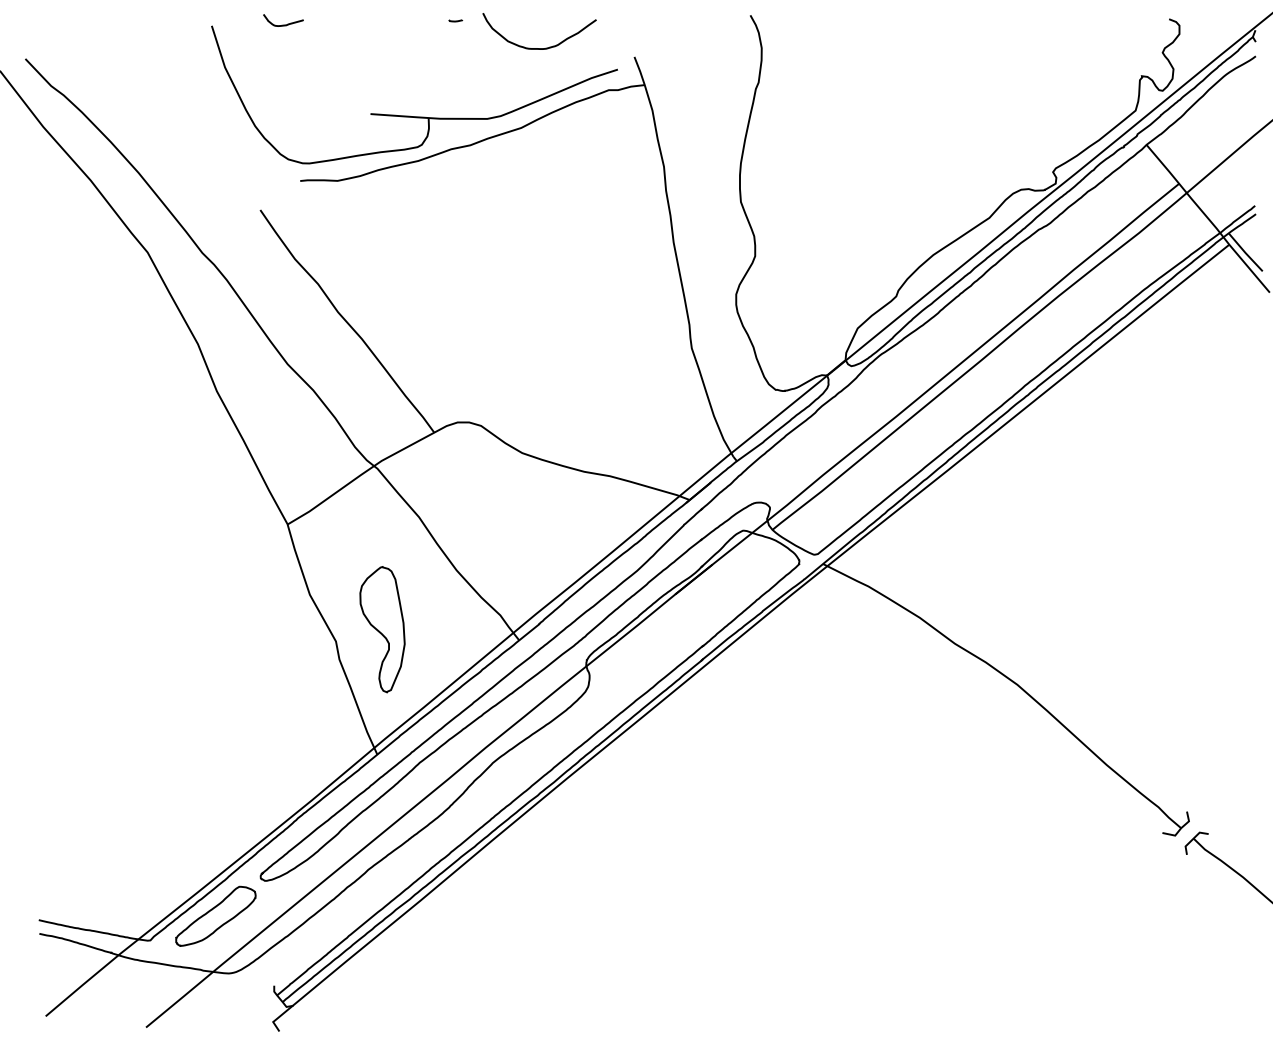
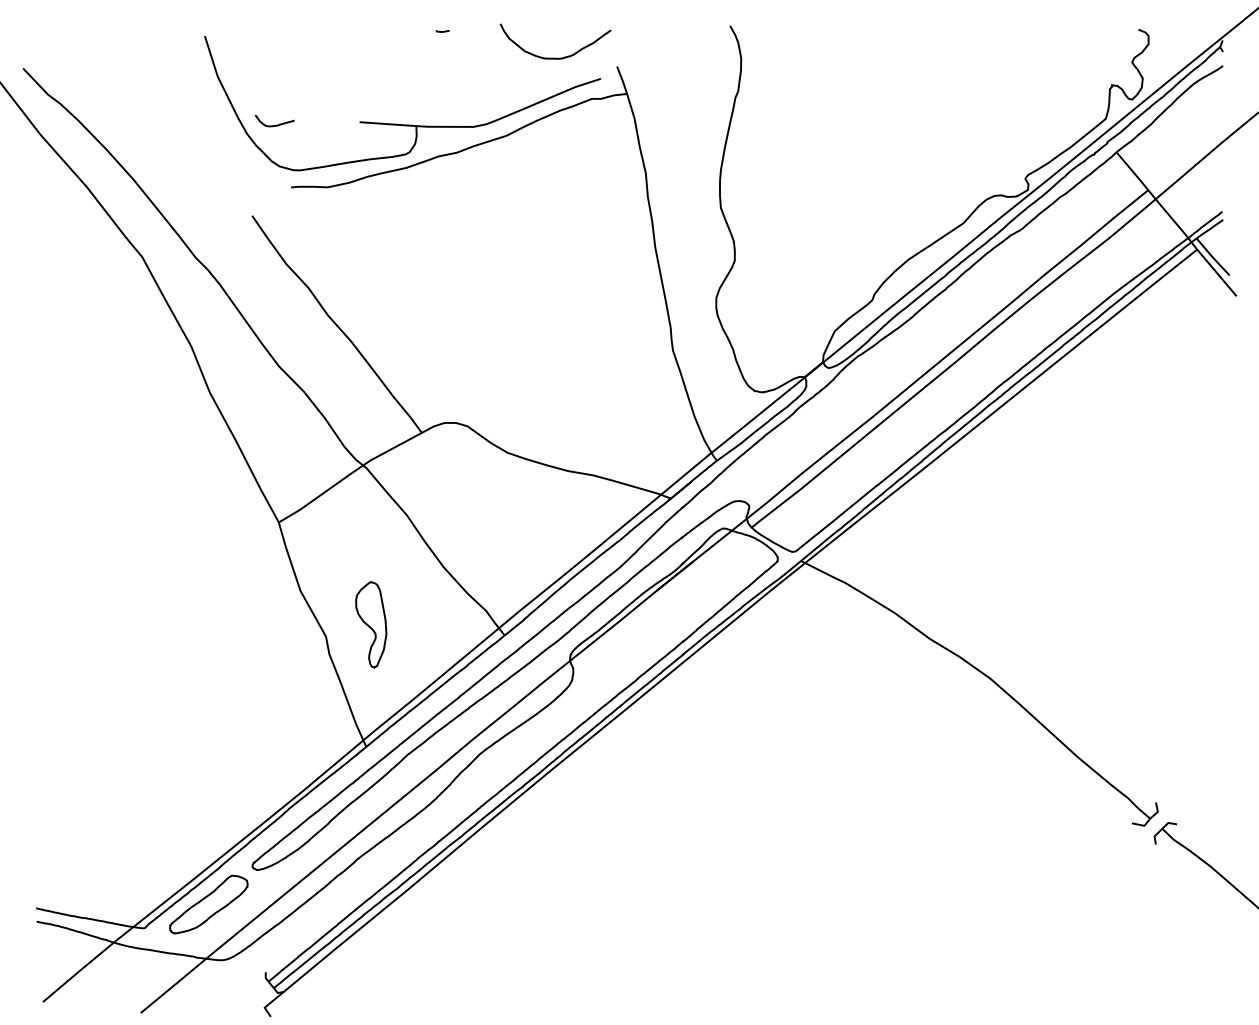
curve: (285, 24) -> (276, 124), moved
curve: (539, 47) -> (555, 57), moved
part: (381, 629) -> (370, 624), size x0.7

